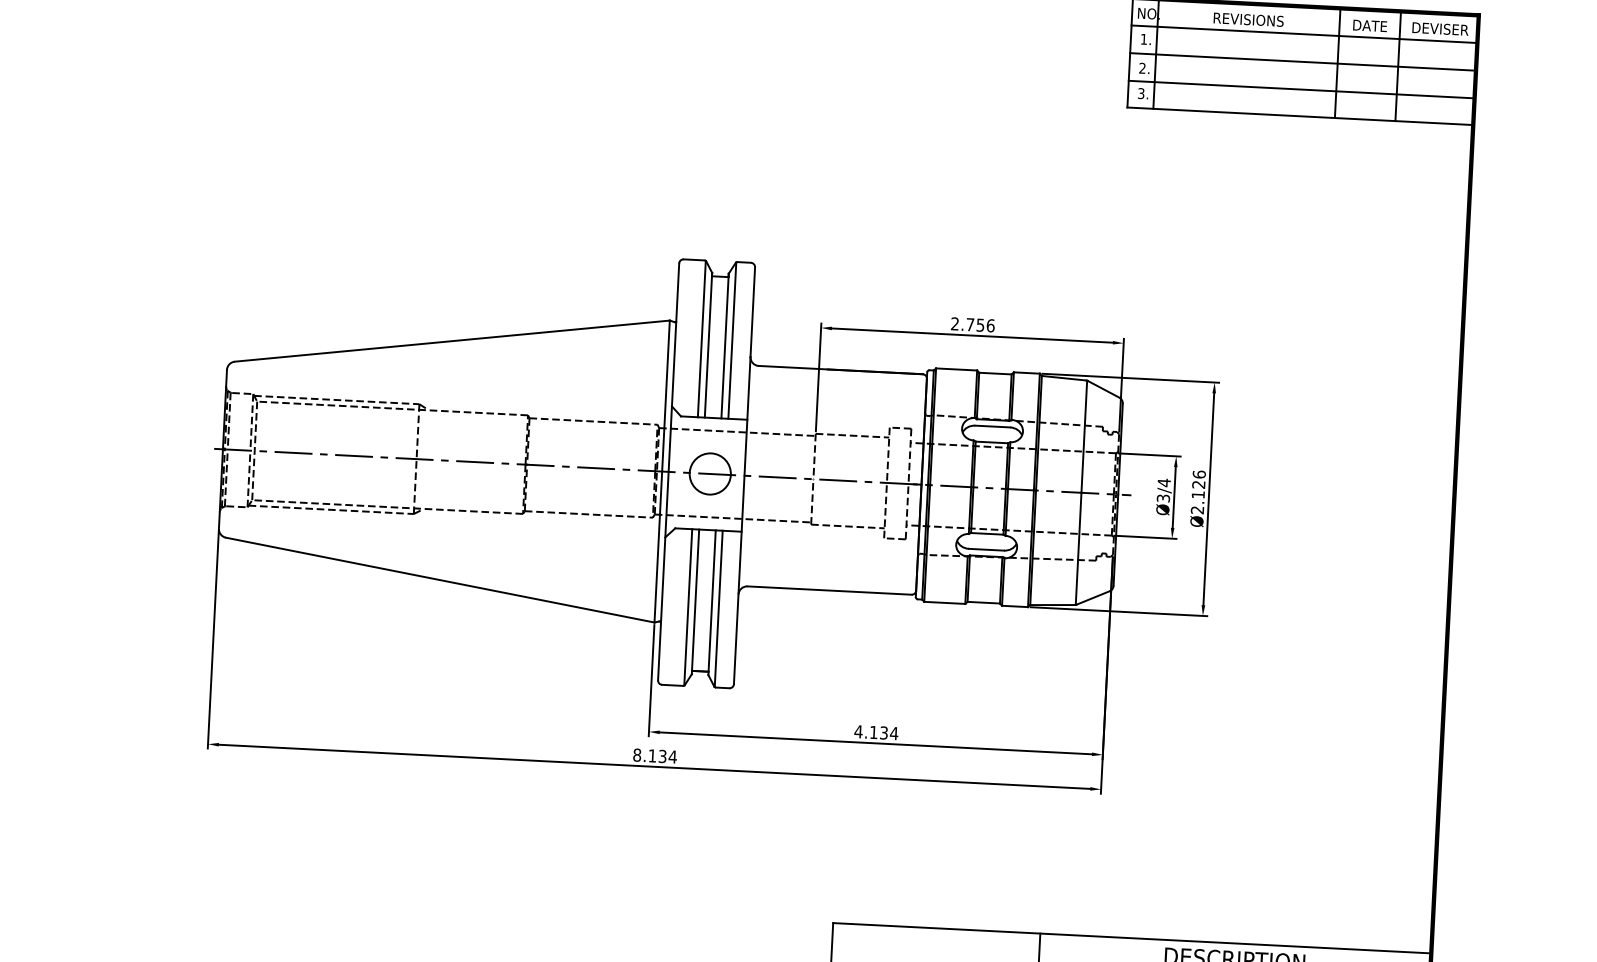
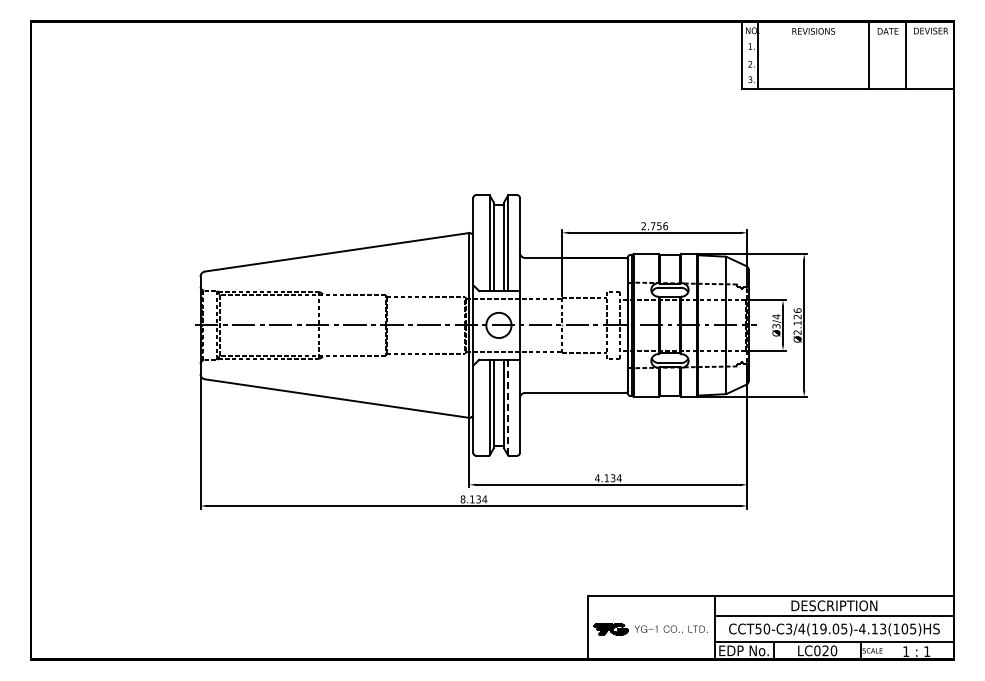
line: (1304, 34) -> (848, 38), removed
line: (1303, 62) -> (848, 55), removed
line: (1302, 89) -> (848, 72), removed
line: (719, 608) -> (508, 407), solid -> dashed

